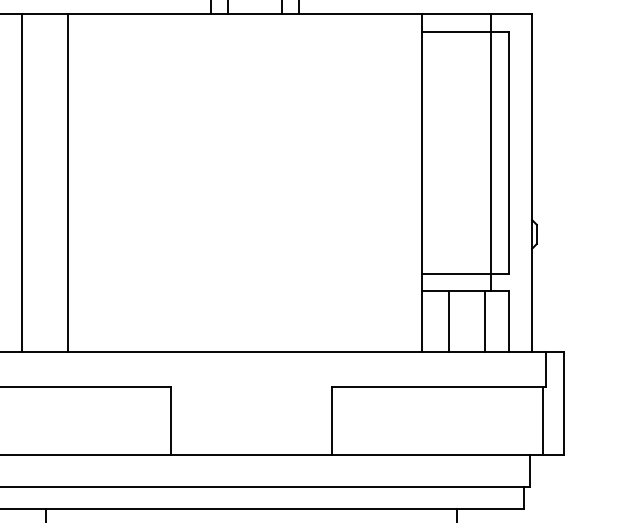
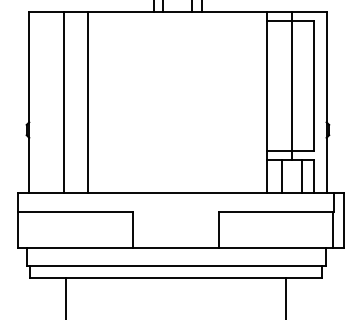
line: (490, 153) -> (291, 86), moved
line: (23, 183) -> (64, 102), moved
line: (67, 183) -> (88, 102), moved

